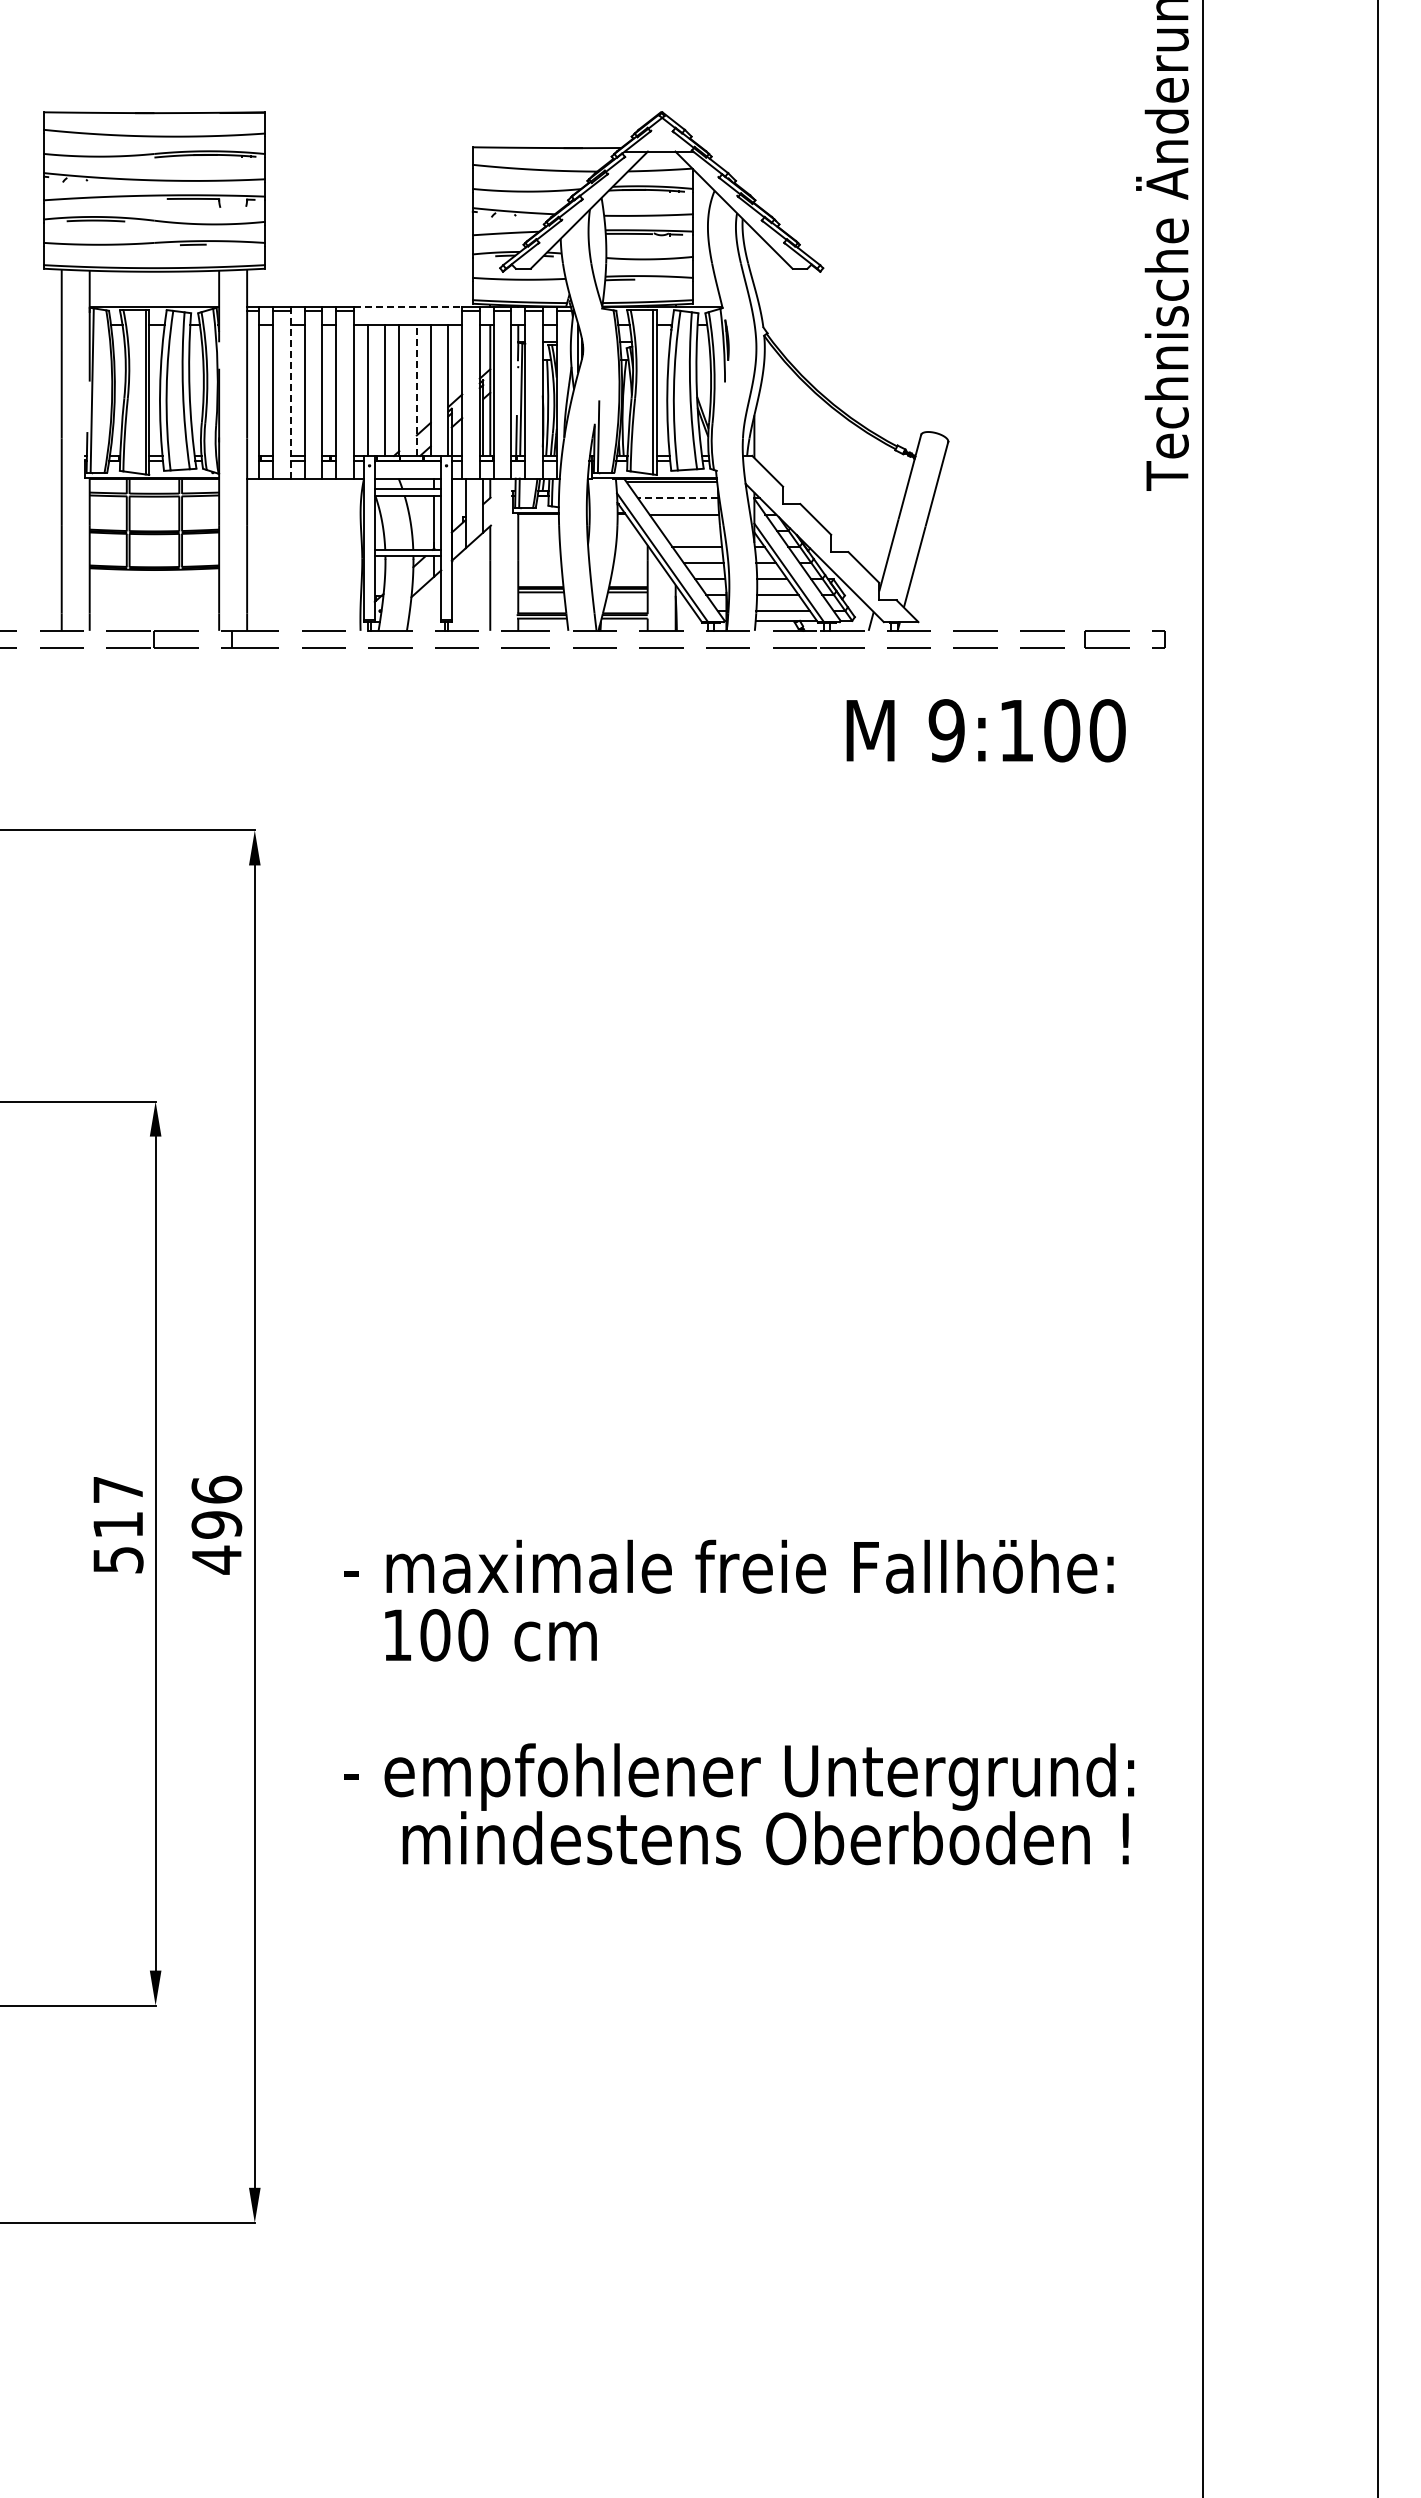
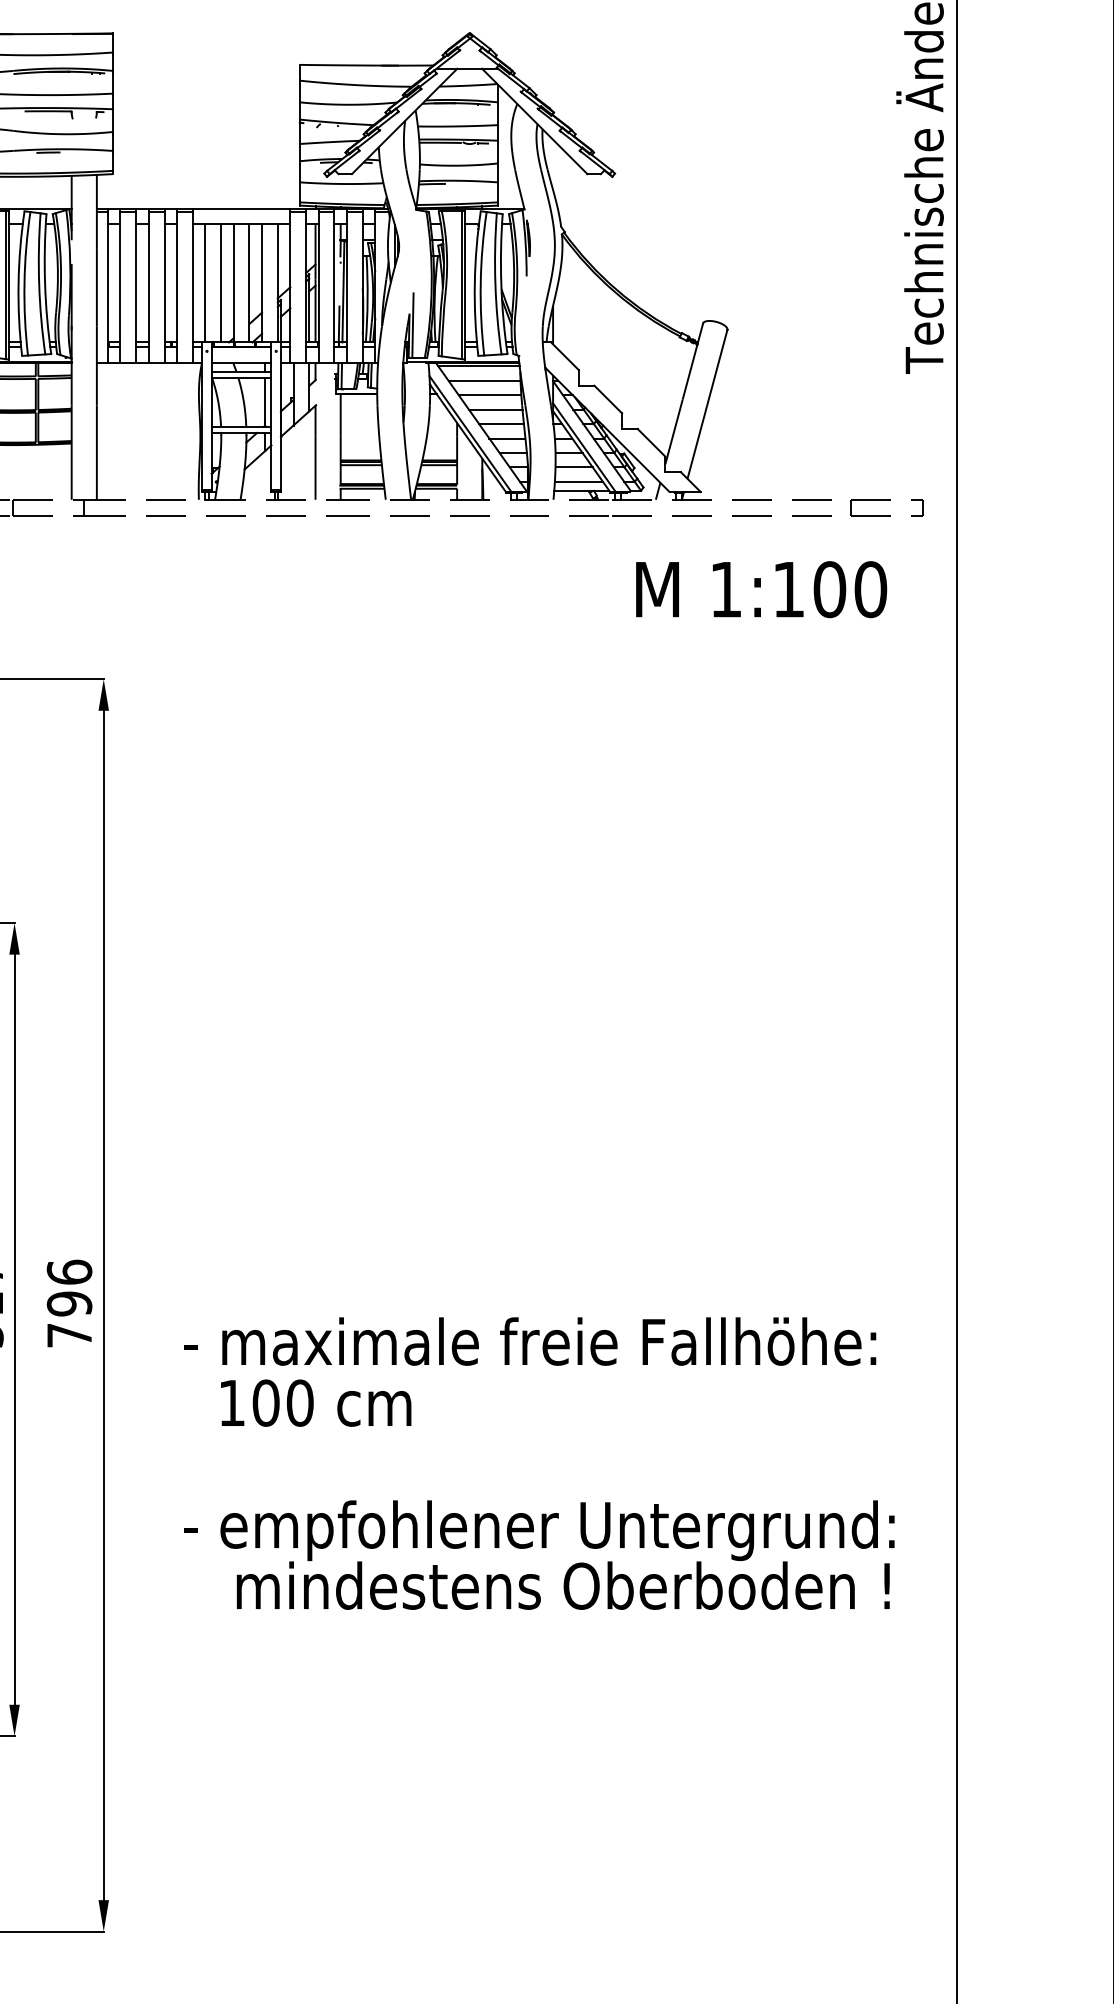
line: (408, 307) -> (241, 208), dashed -> solid
line: (416, 390) -> (249, 283), dashed -> solid
line: (290, 394) -> (135, 287), dashed -> solid
line: (677, 498) -> (483, 380), dashed -> solid
line: (690, 530) -> (495, 409), added
text: (946, 730) -> (725, 589), 9:100 -> 1:100
text: (216, 1559) -> (69, 1335), 496 -> 796

